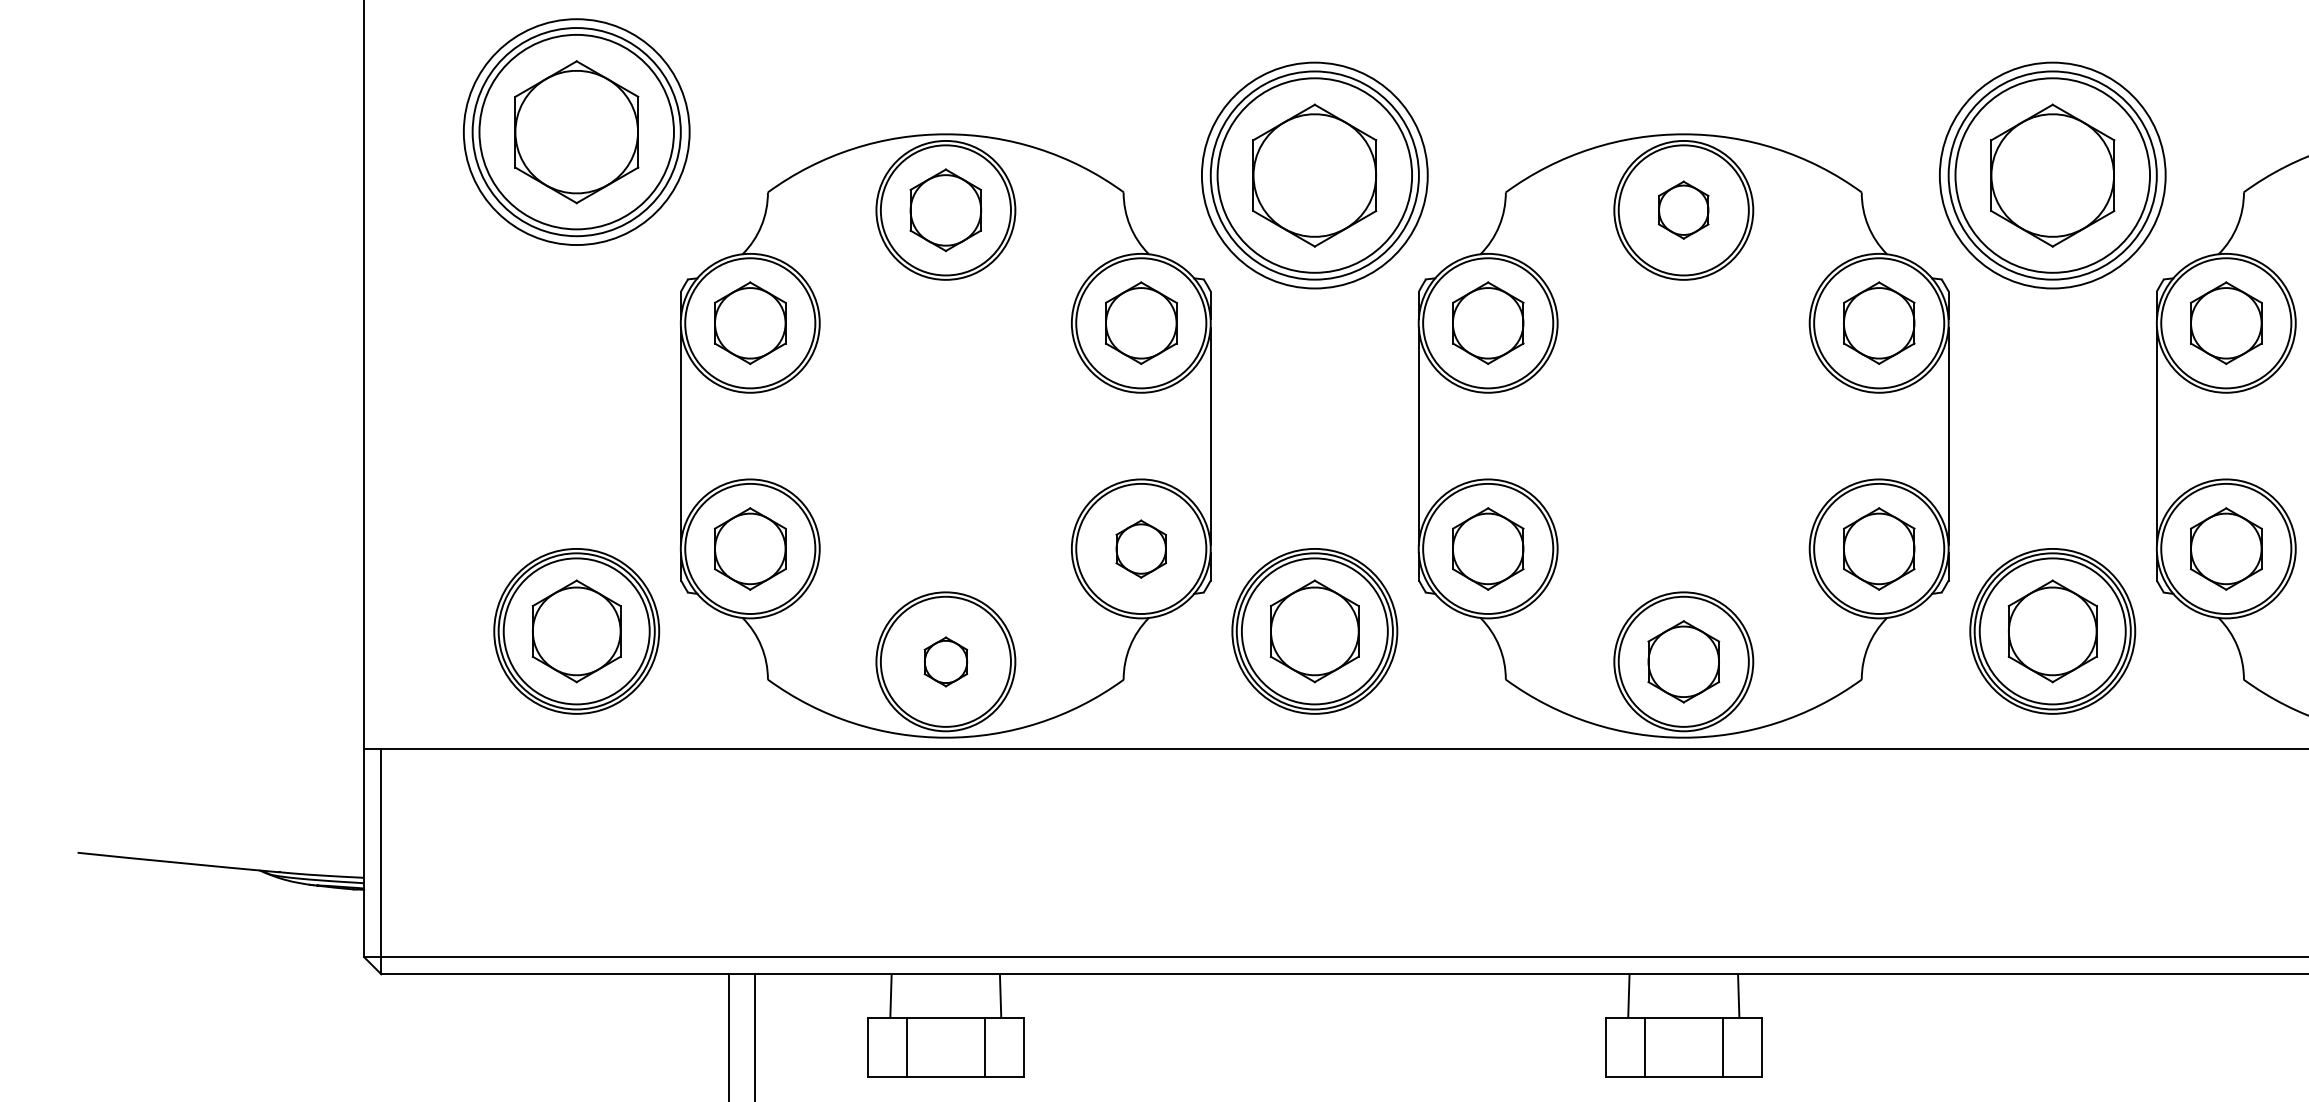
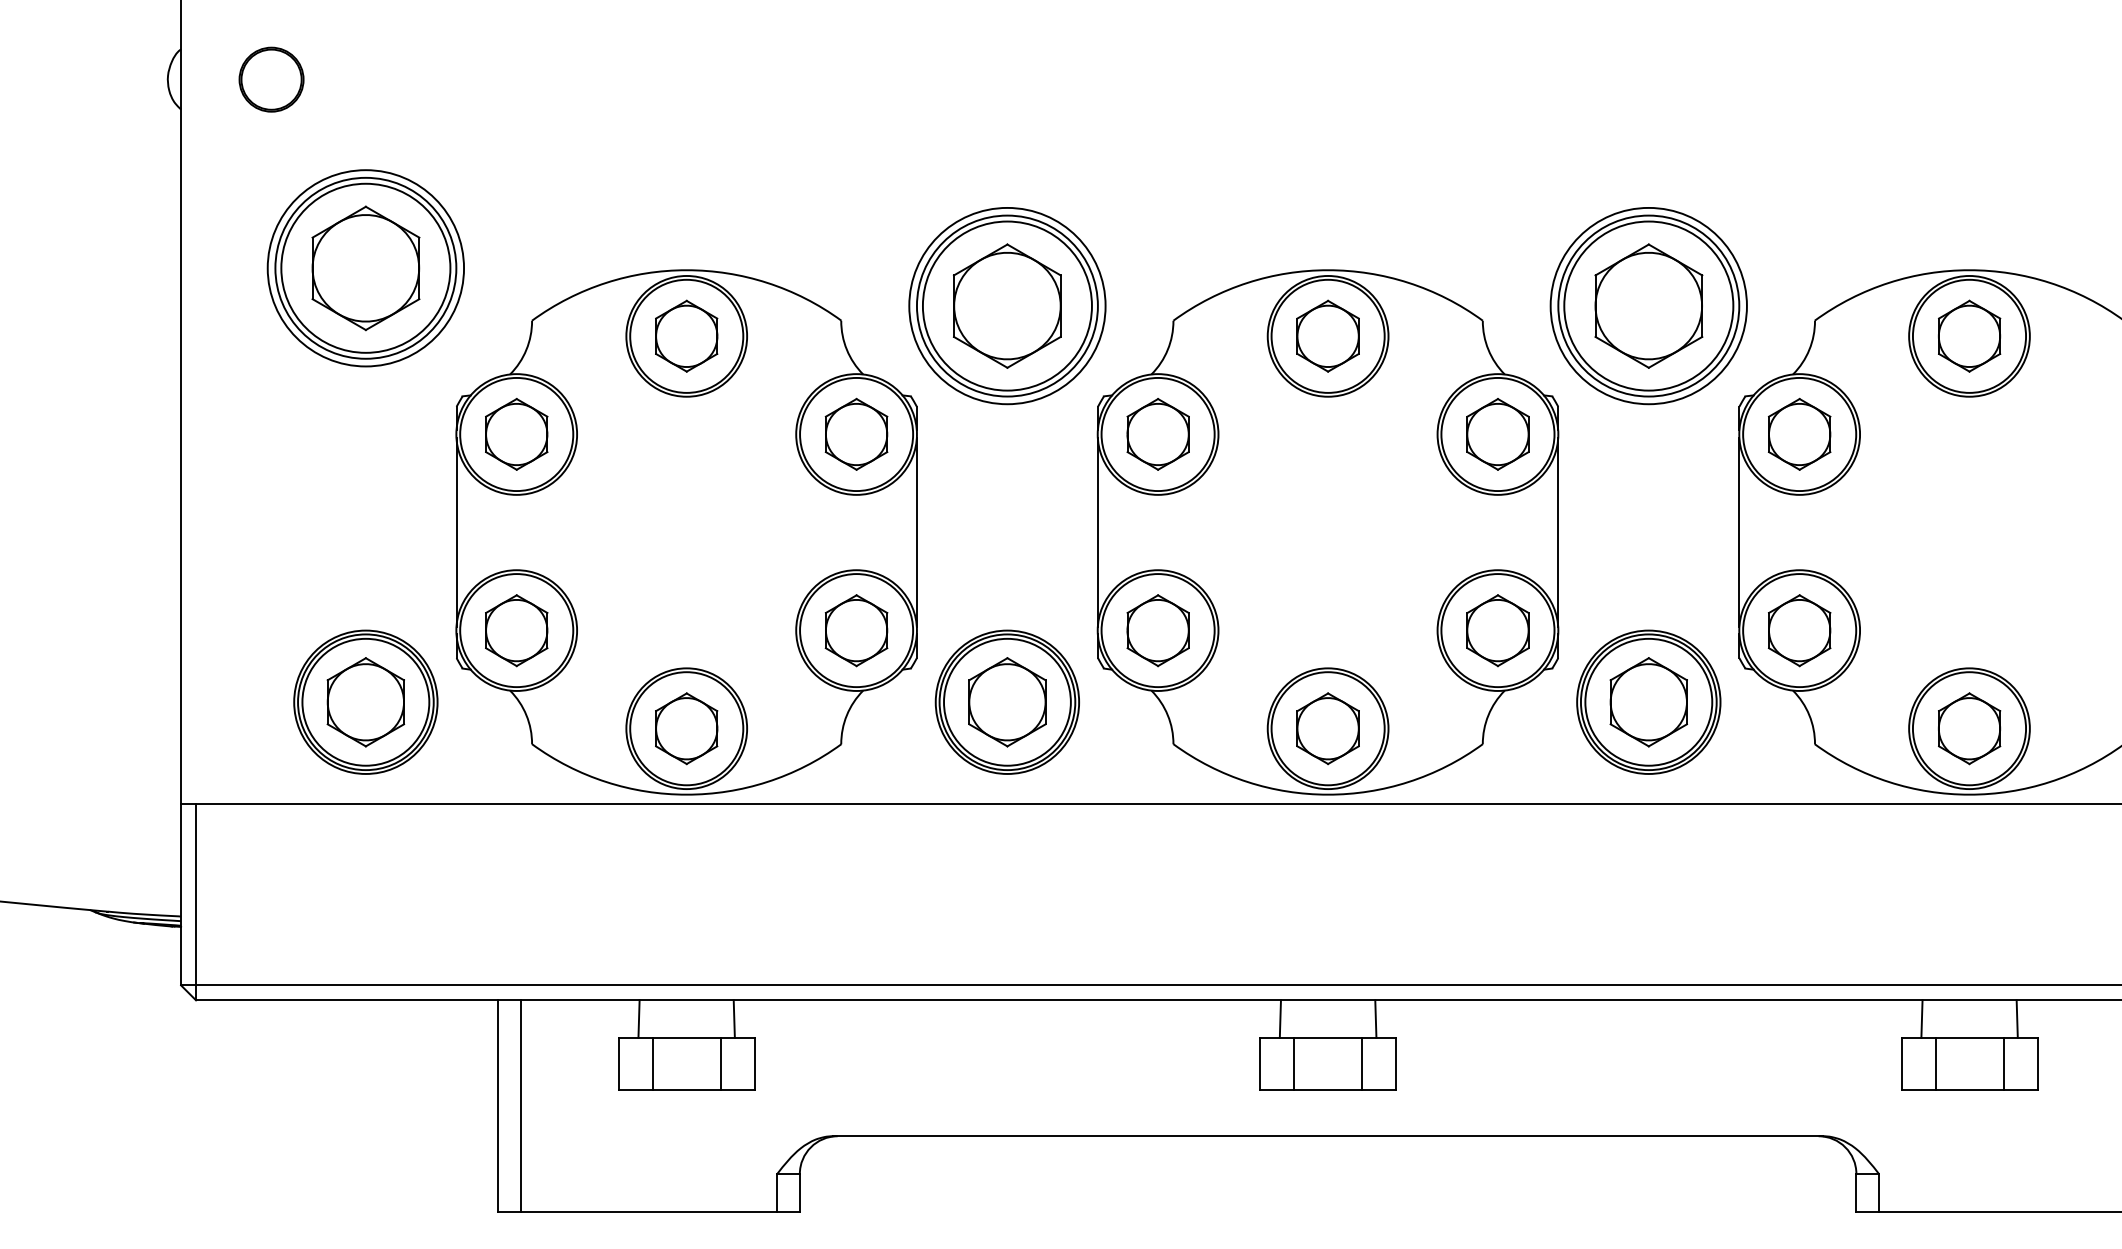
part: (1683, 209) -> (1327, 335), size x1.43
part: (1141, 548) -> (856, 630), size x1.43
part: (945, 661) -> (686, 728), size x1.67

